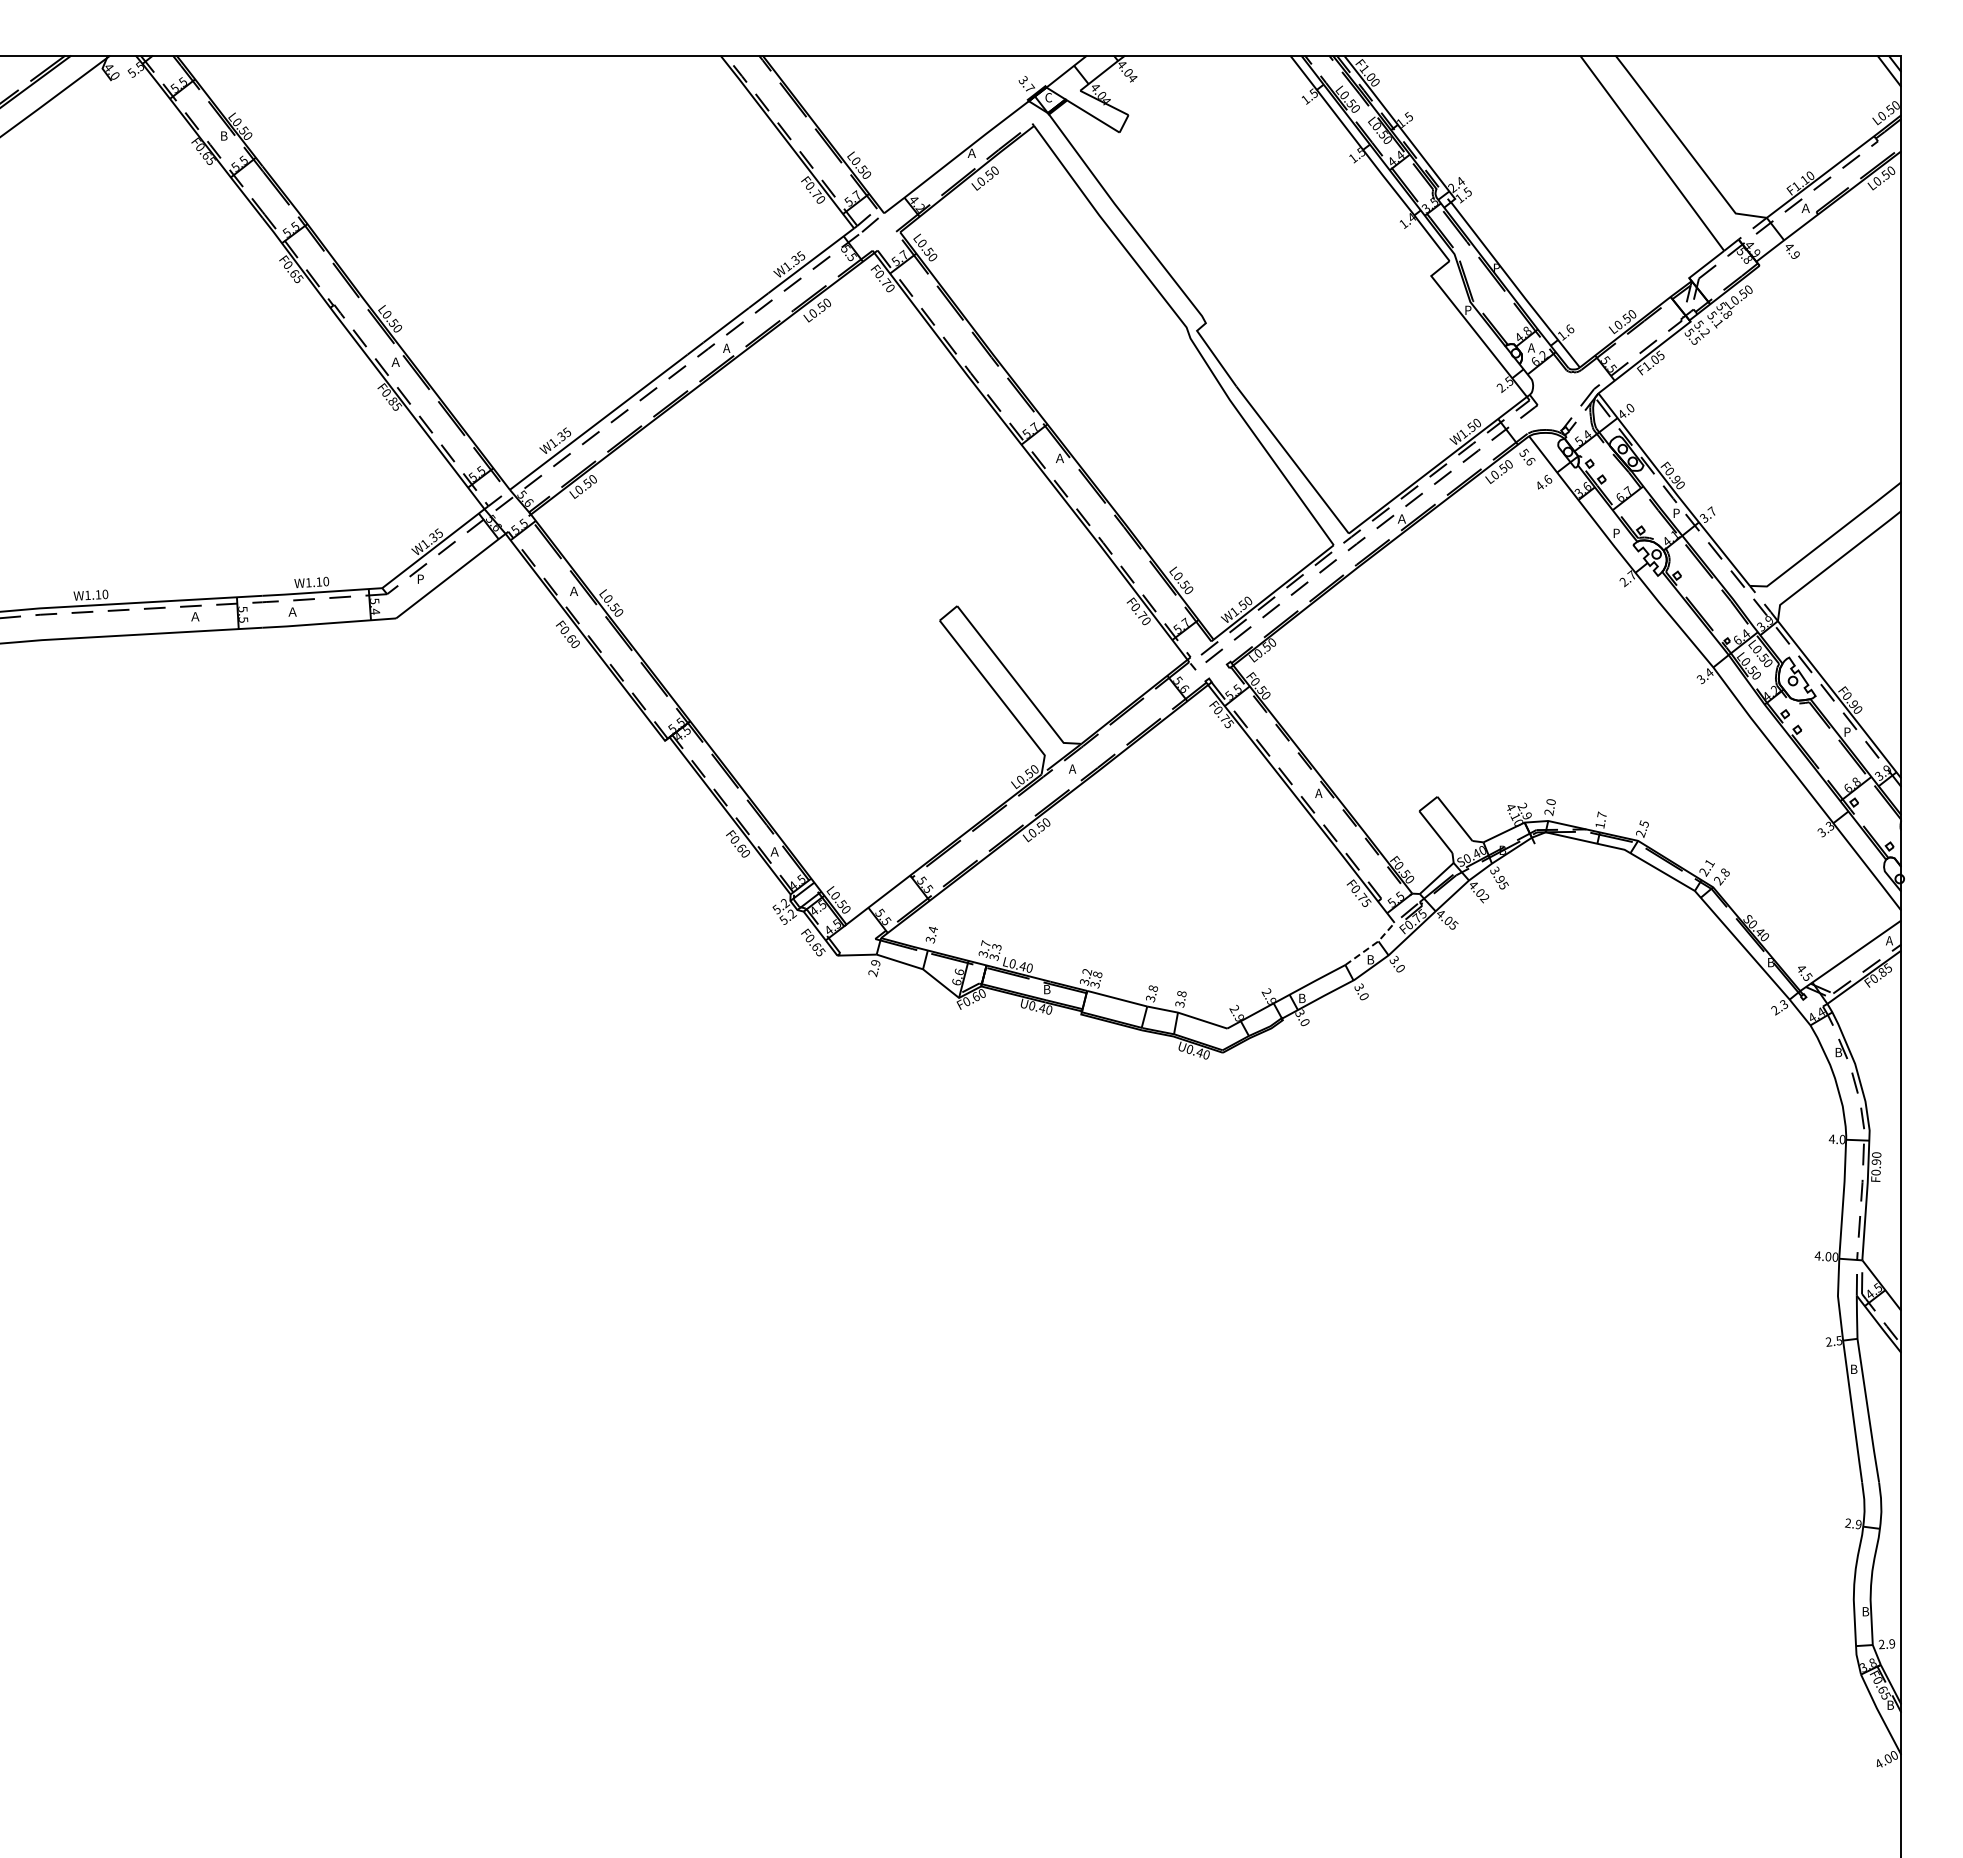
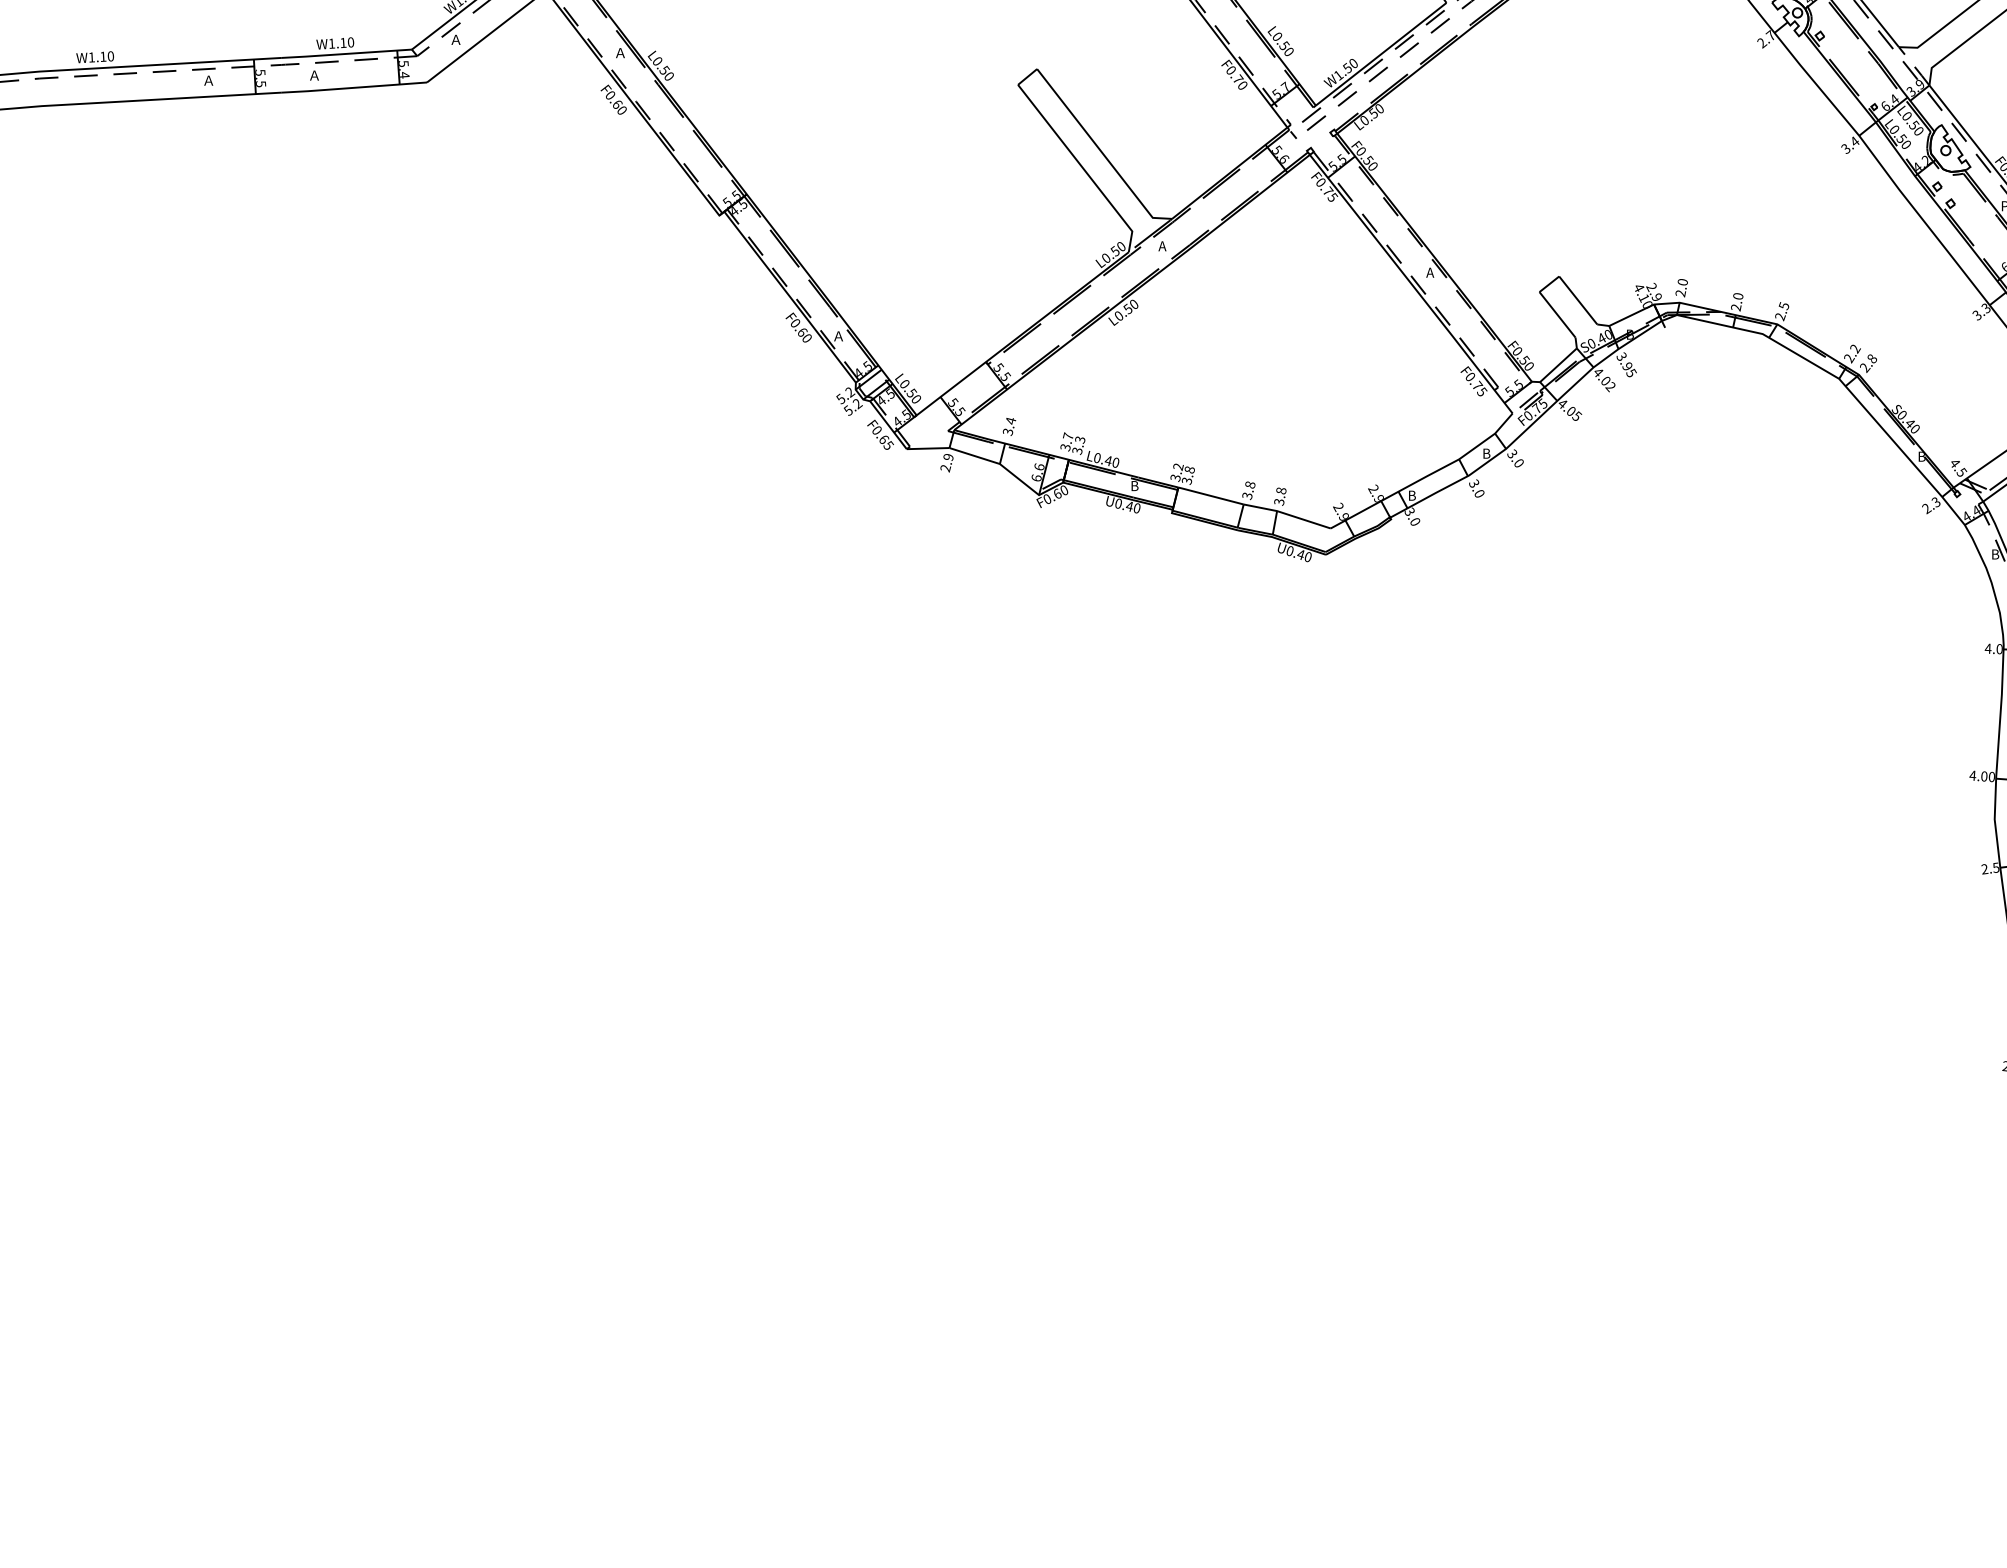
text: (421, 578) -> (454, 39), P -> Ａ
text: (1600, 819) -> (1736, 301), 1.7 -> 2.0
text: (1709, 863) -> (1855, 348), 2.1 -> 2.2
line: (1372, 945) -> (1488, 438), dashed -> solid

